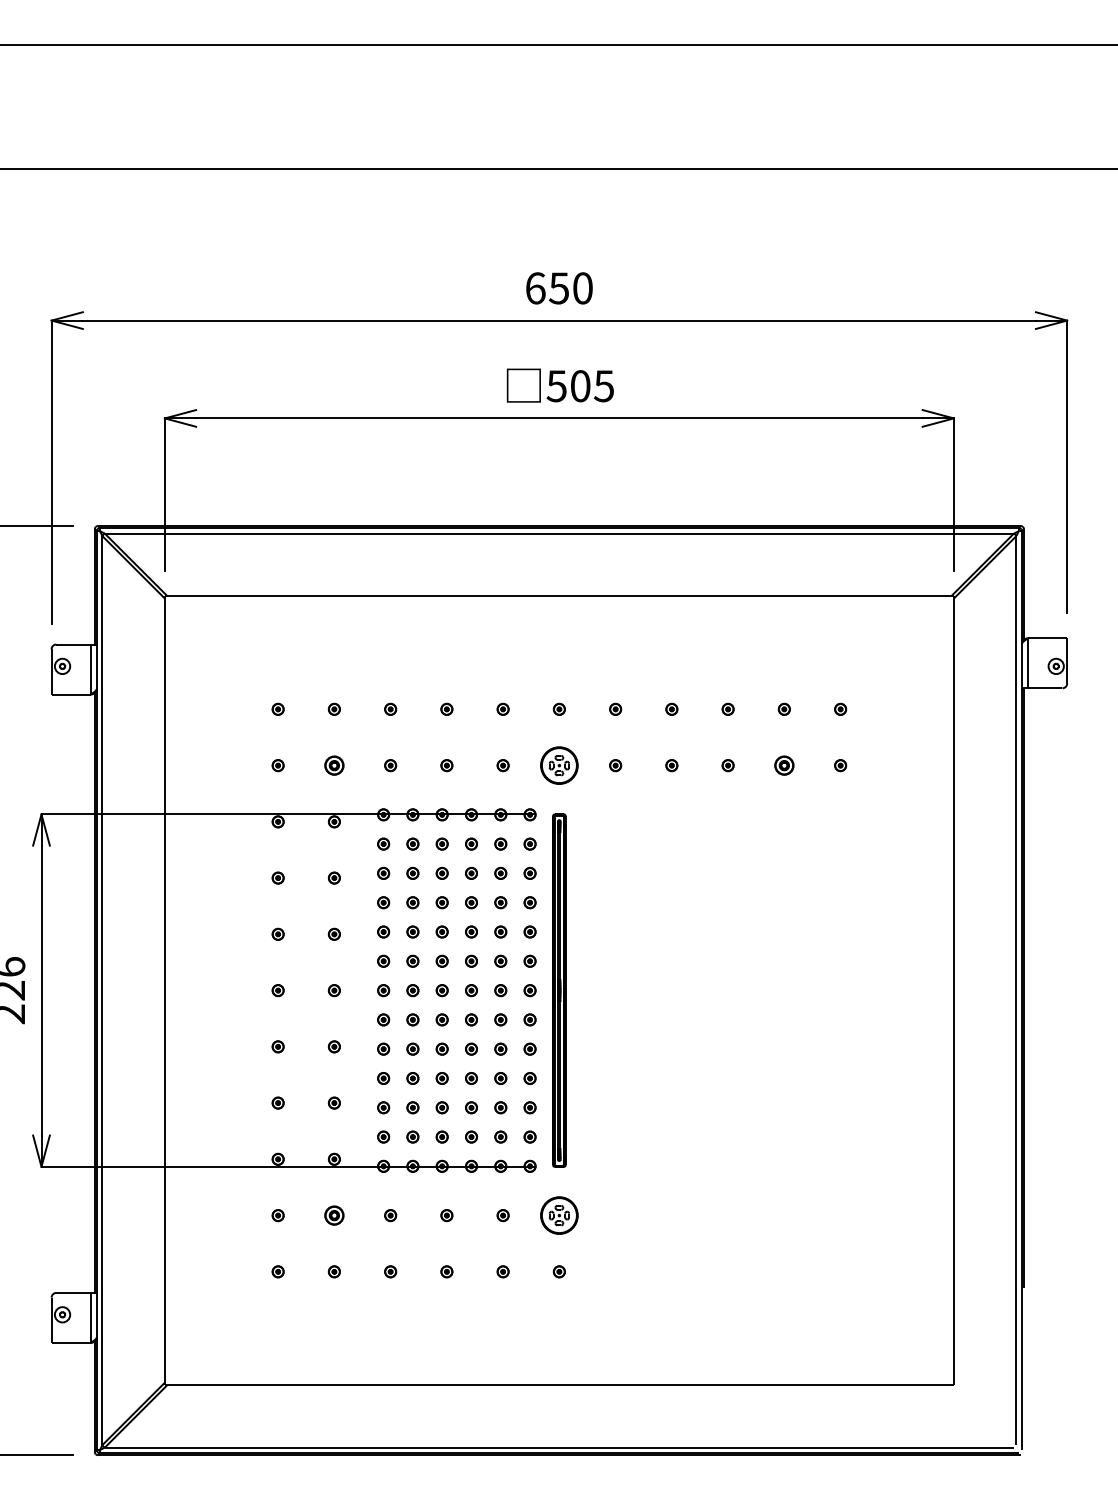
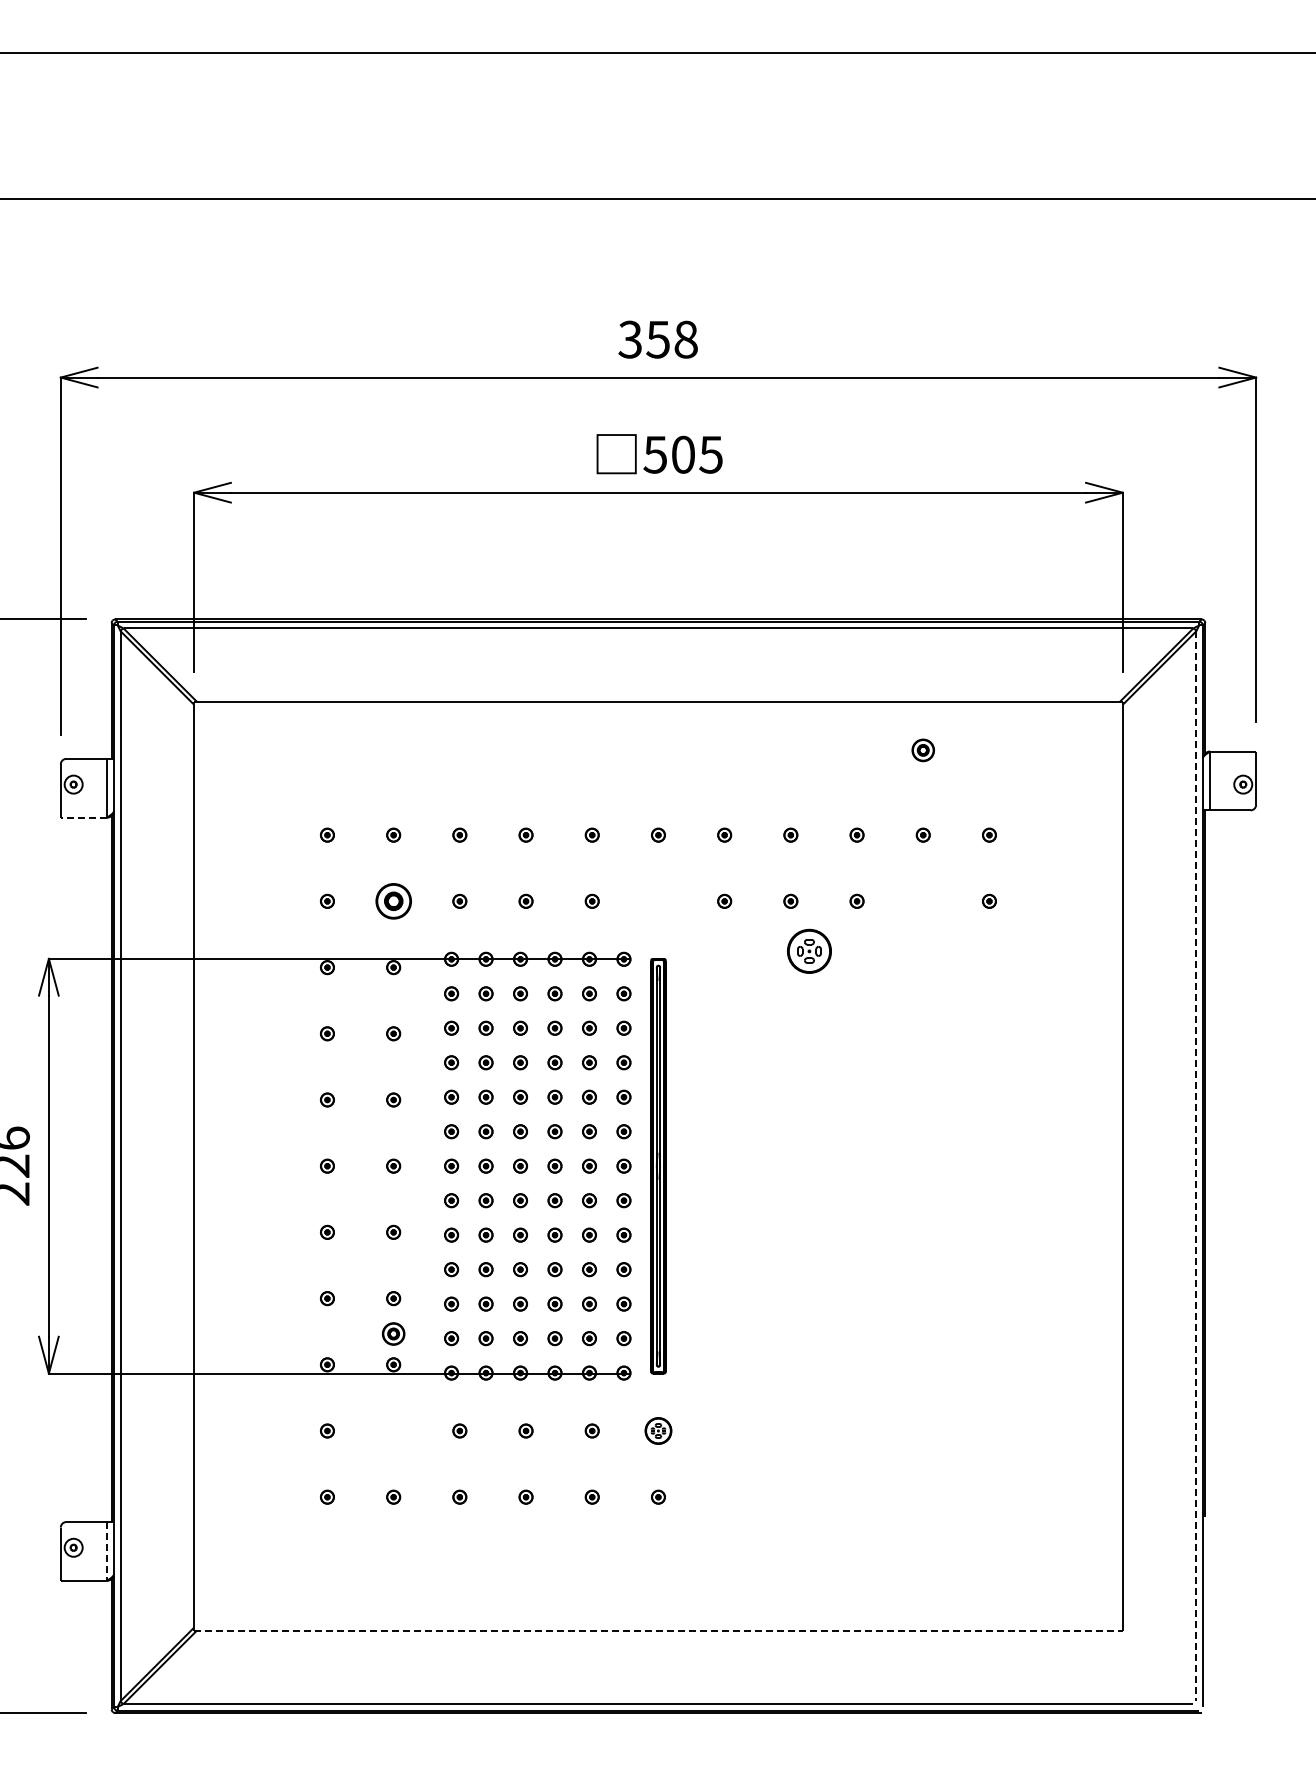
text: (558, 288) -> (657, 339), 650 -> 358
line: (70, 694) -> (83, 817), solid -> dashed
part: (559, 764) -> (809, 950), moved
part: (334, 765) -> (393, 901), size x1.6
part: (783, 765) -> (922, 750), moved
line: (1016, 990) -> (1196, 1166), solid -> dashed
part: (334, 1215) -> (393, 1333), moved
part: (559, 1215) -> (658, 1430), size x0.6
line: (90, 1317) -> (106, 1551), solid -> dashed
line: (559, 1385) -> (658, 1630), solid -> dashed

